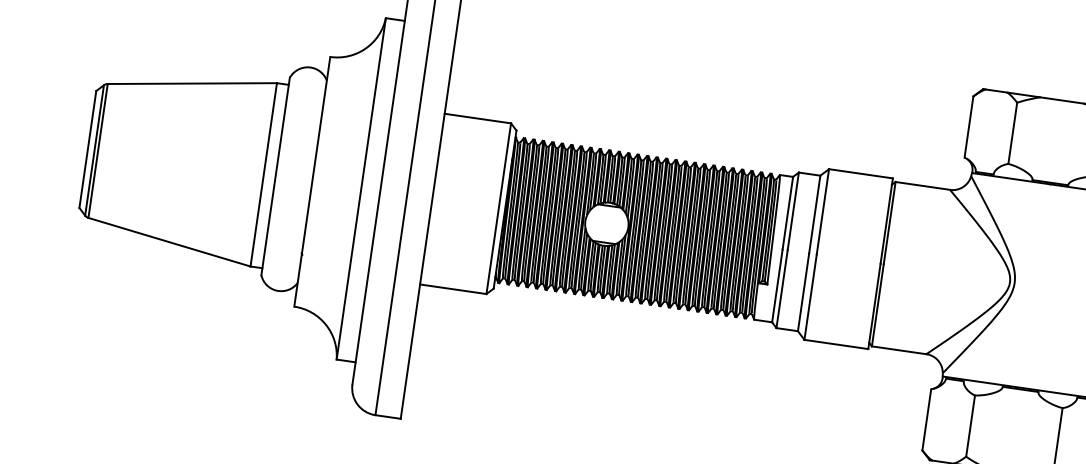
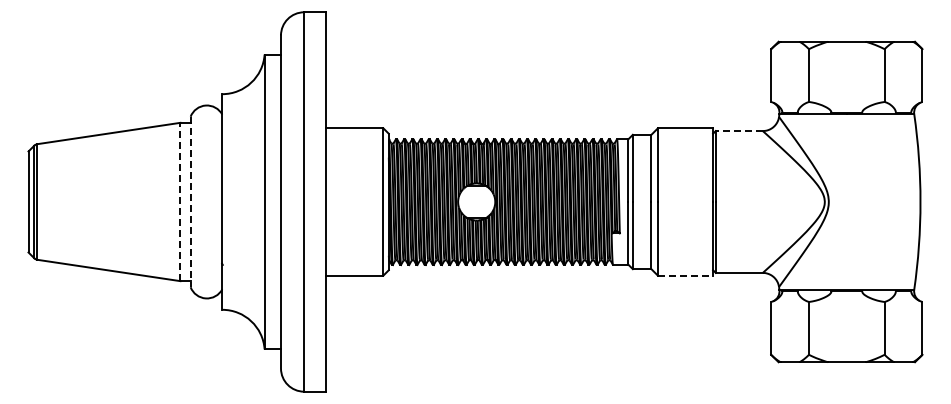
line: (263, 174) -> (180, 201), solid -> dashed
line: (275, 177) -> (190, 202), solid -> dashed
line: (922, 186) -> (739, 131), solid -> dashed
line: (836, 344) -> (685, 275), solid -> dashed

